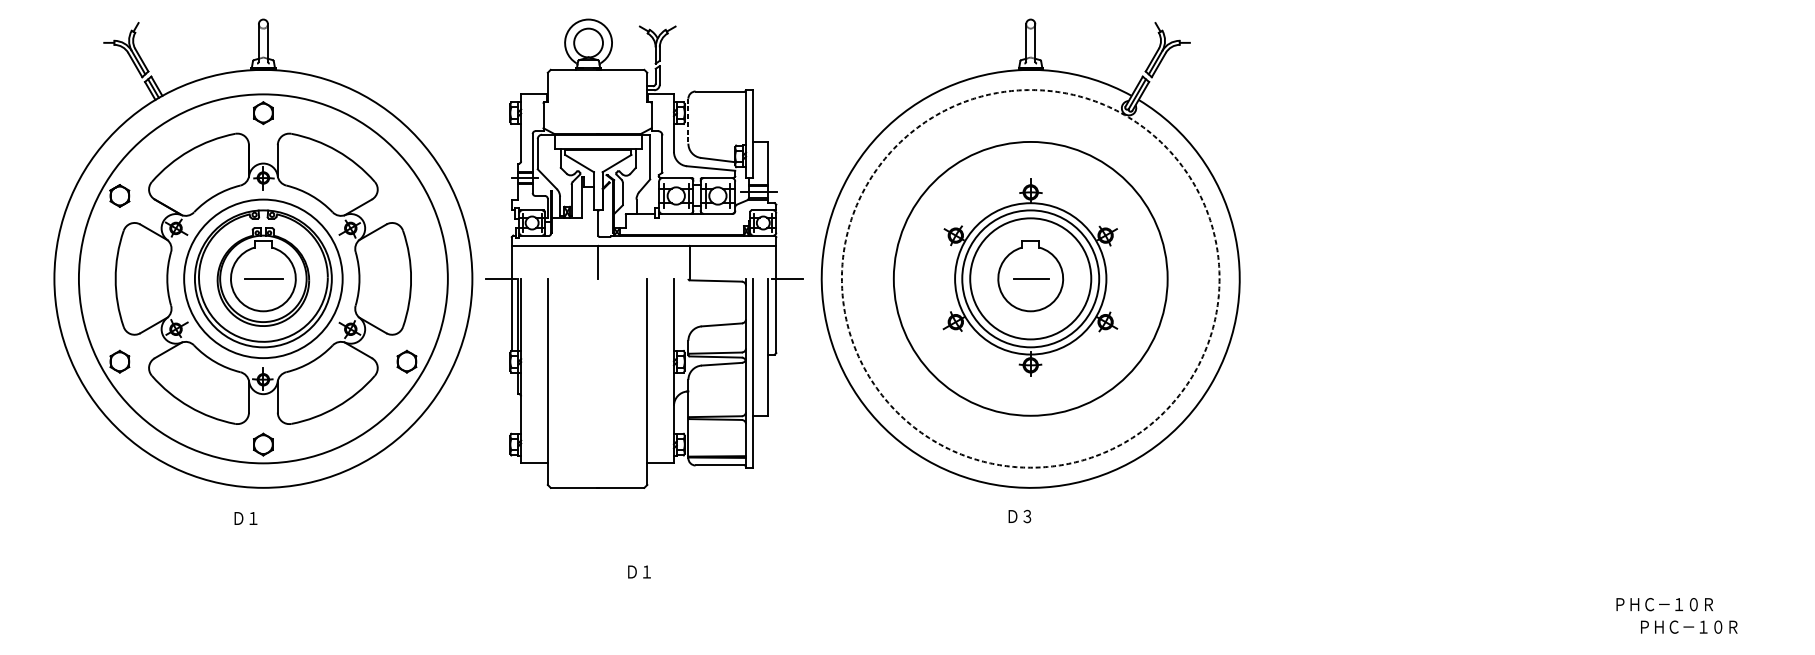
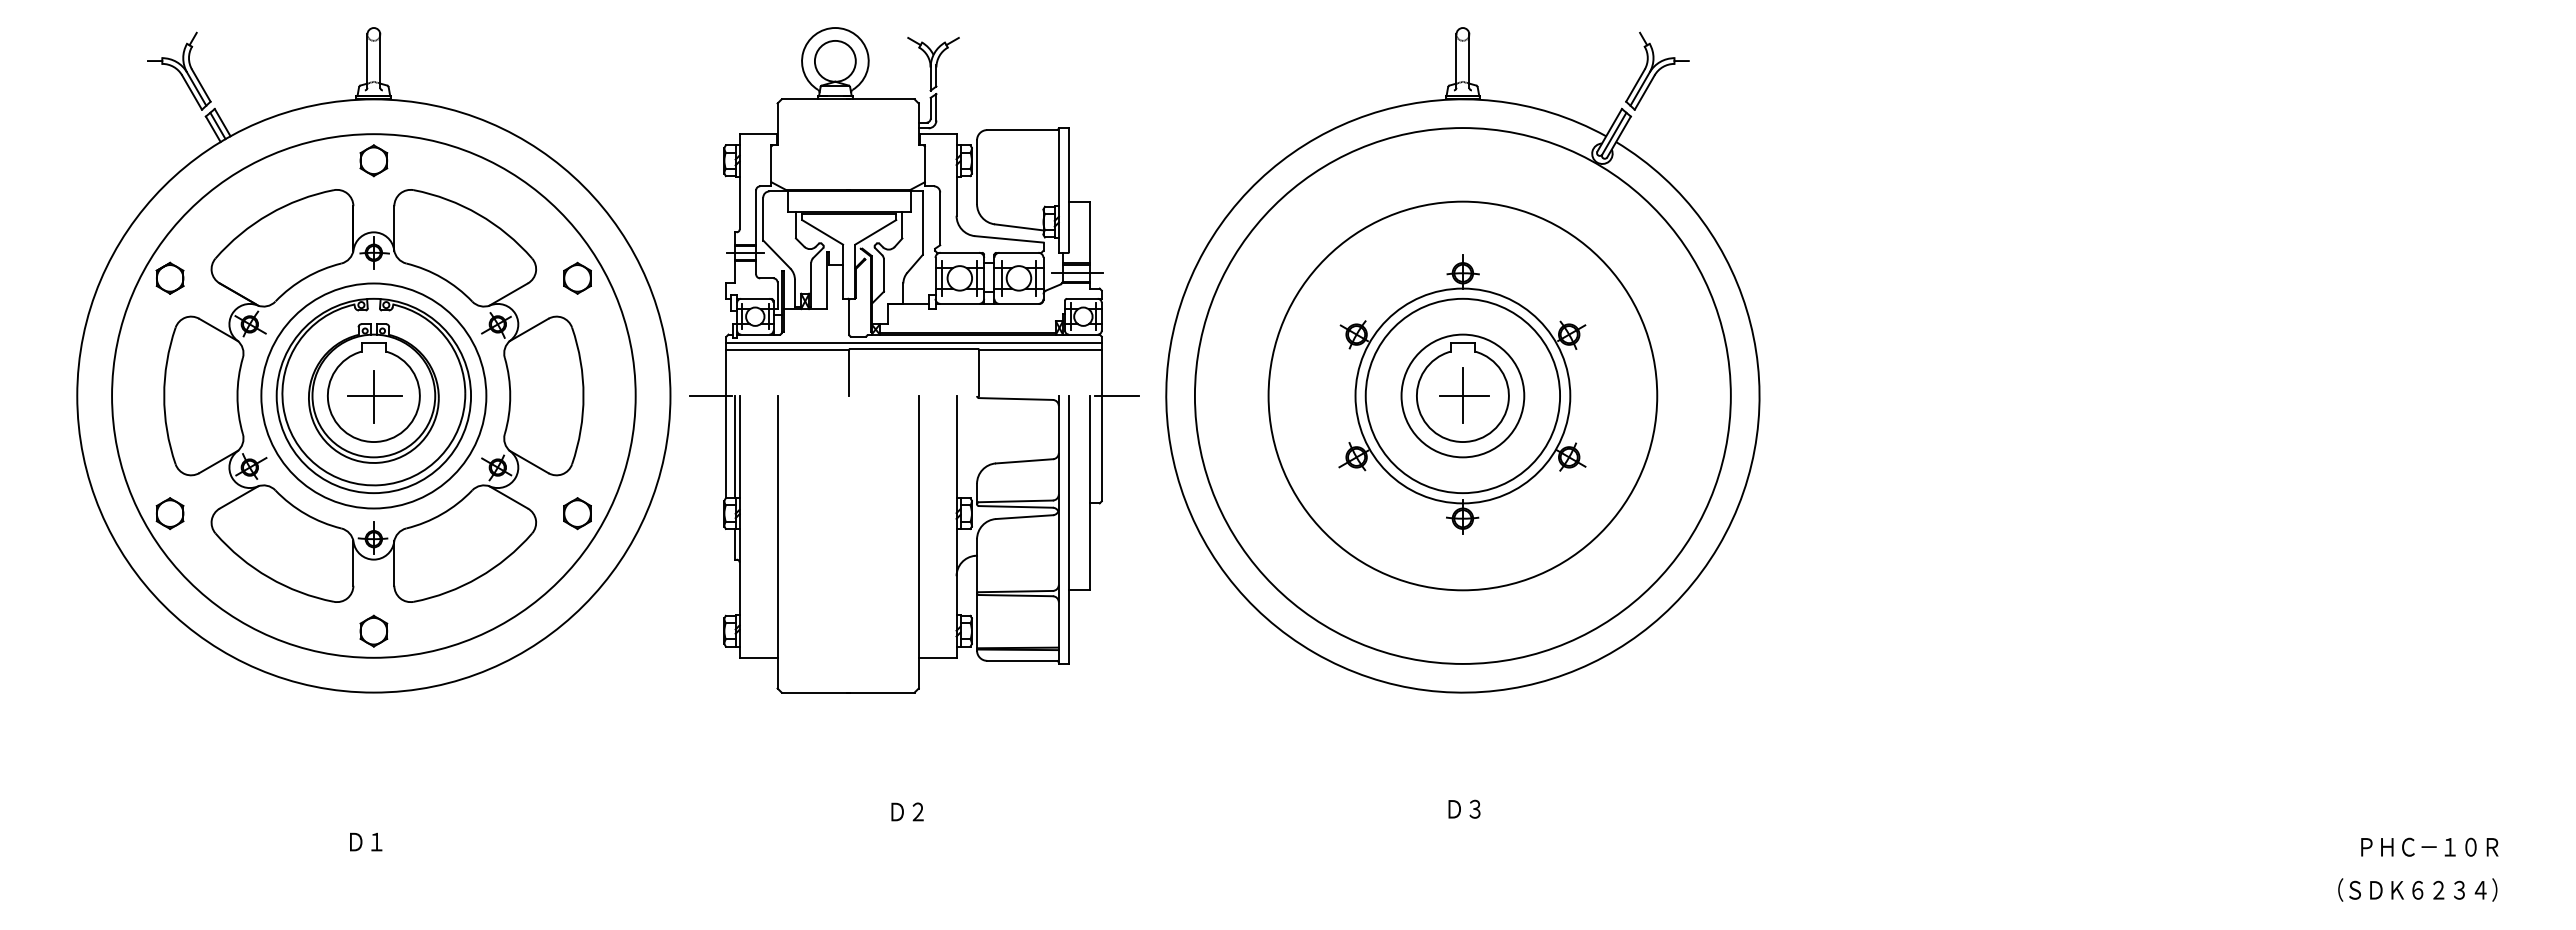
line: (688, 121) -> (977, 172), dashed -> solid
part: (406, 195) -> (577, 277), added
line: (643, 241) -> (913, 342), added
line: (1030, 277) -> (1462, 394), added
circle: (1030, 278) -> (1462, 395), dashed -> solid
circle: (1030, 278) -> (1462, 395), size x0.71
line: (263, 279) -> (373, 396), added
text: (1019, 515) -> (1464, 808), moved
text: (246, 518) -> (366, 841), moved
text: (646, 570) -> (917, 810), Ｄ１ -> Ｄ２
text: (1664, 604) -> (2429, 846), moved
text: (1700, 626) -> (2413, 889), ＰＨＣ－１０Ｒ -> （ＳＤＫ６２３４）

